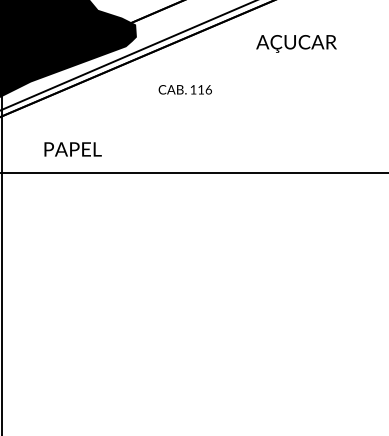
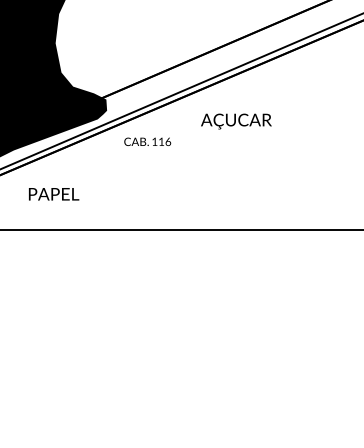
text: (296, 43) -> (236, 121), moved
text: (185, 89) -> (147, 141), moved
text: (73, 149) -> (54, 194), moved

